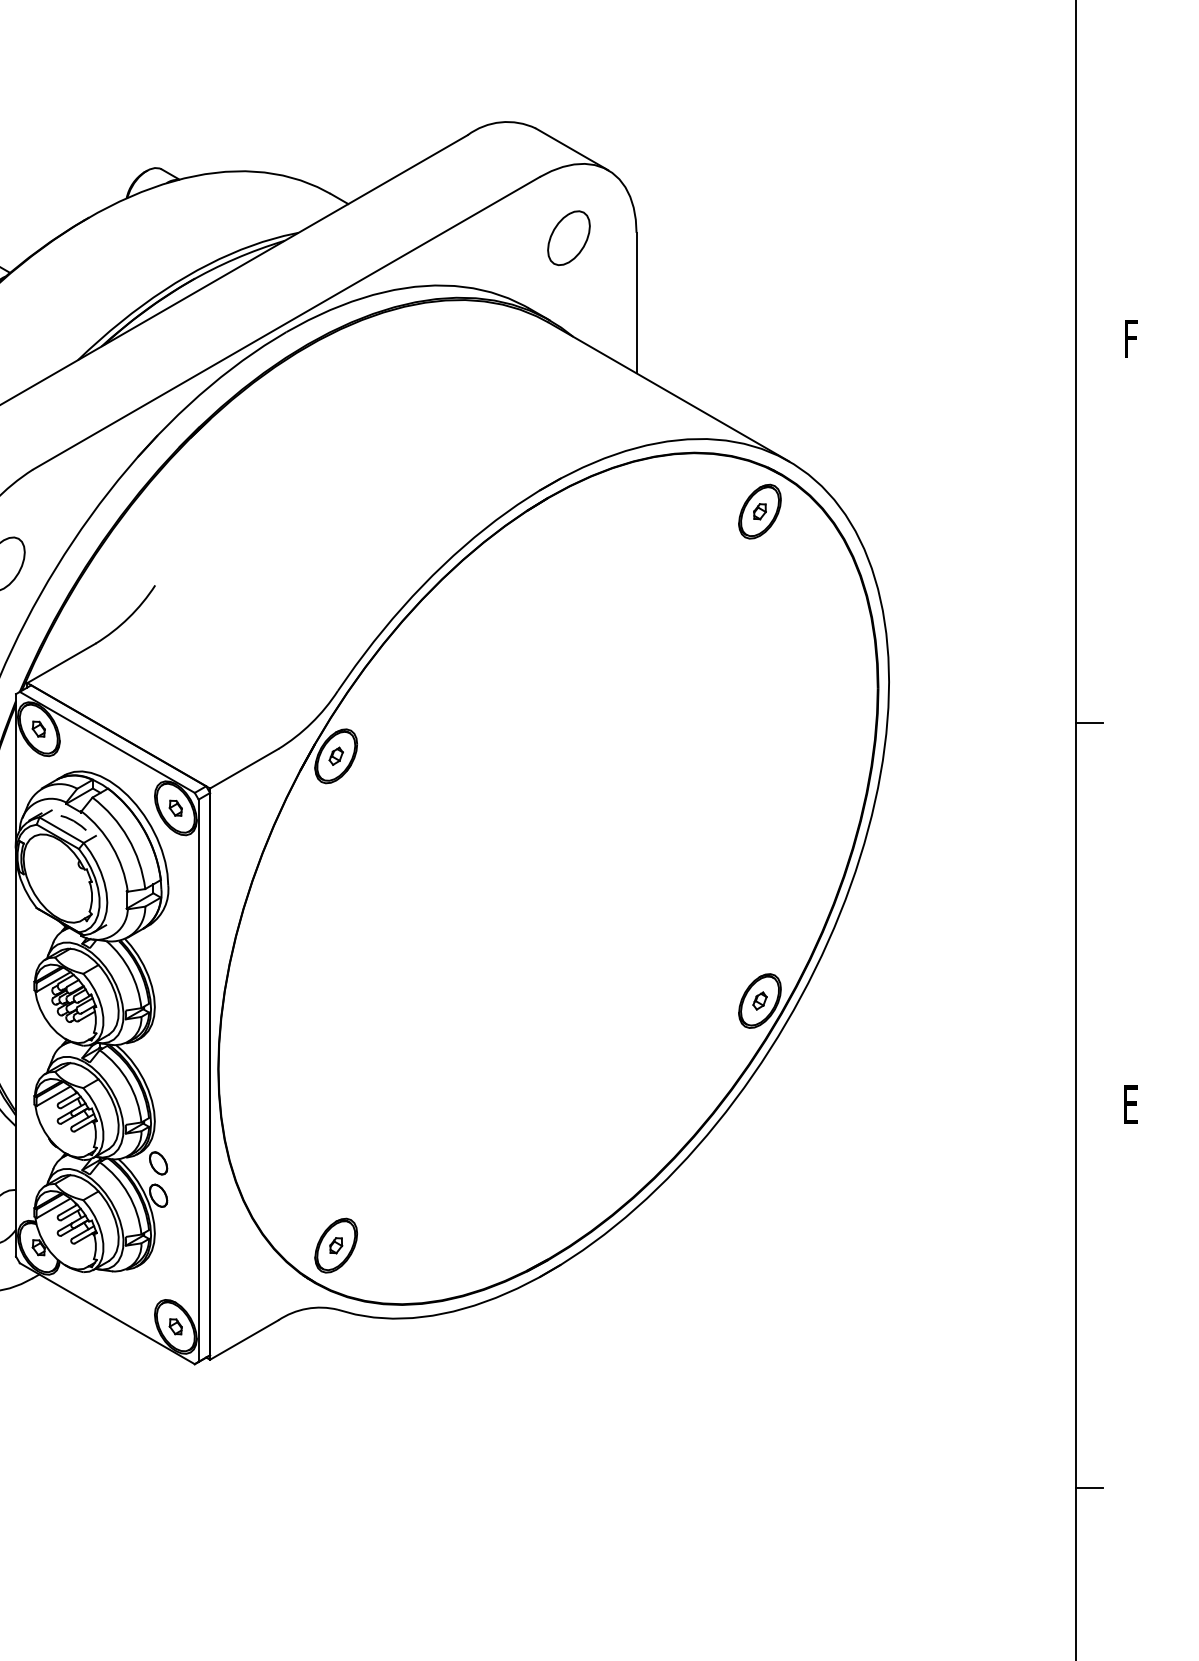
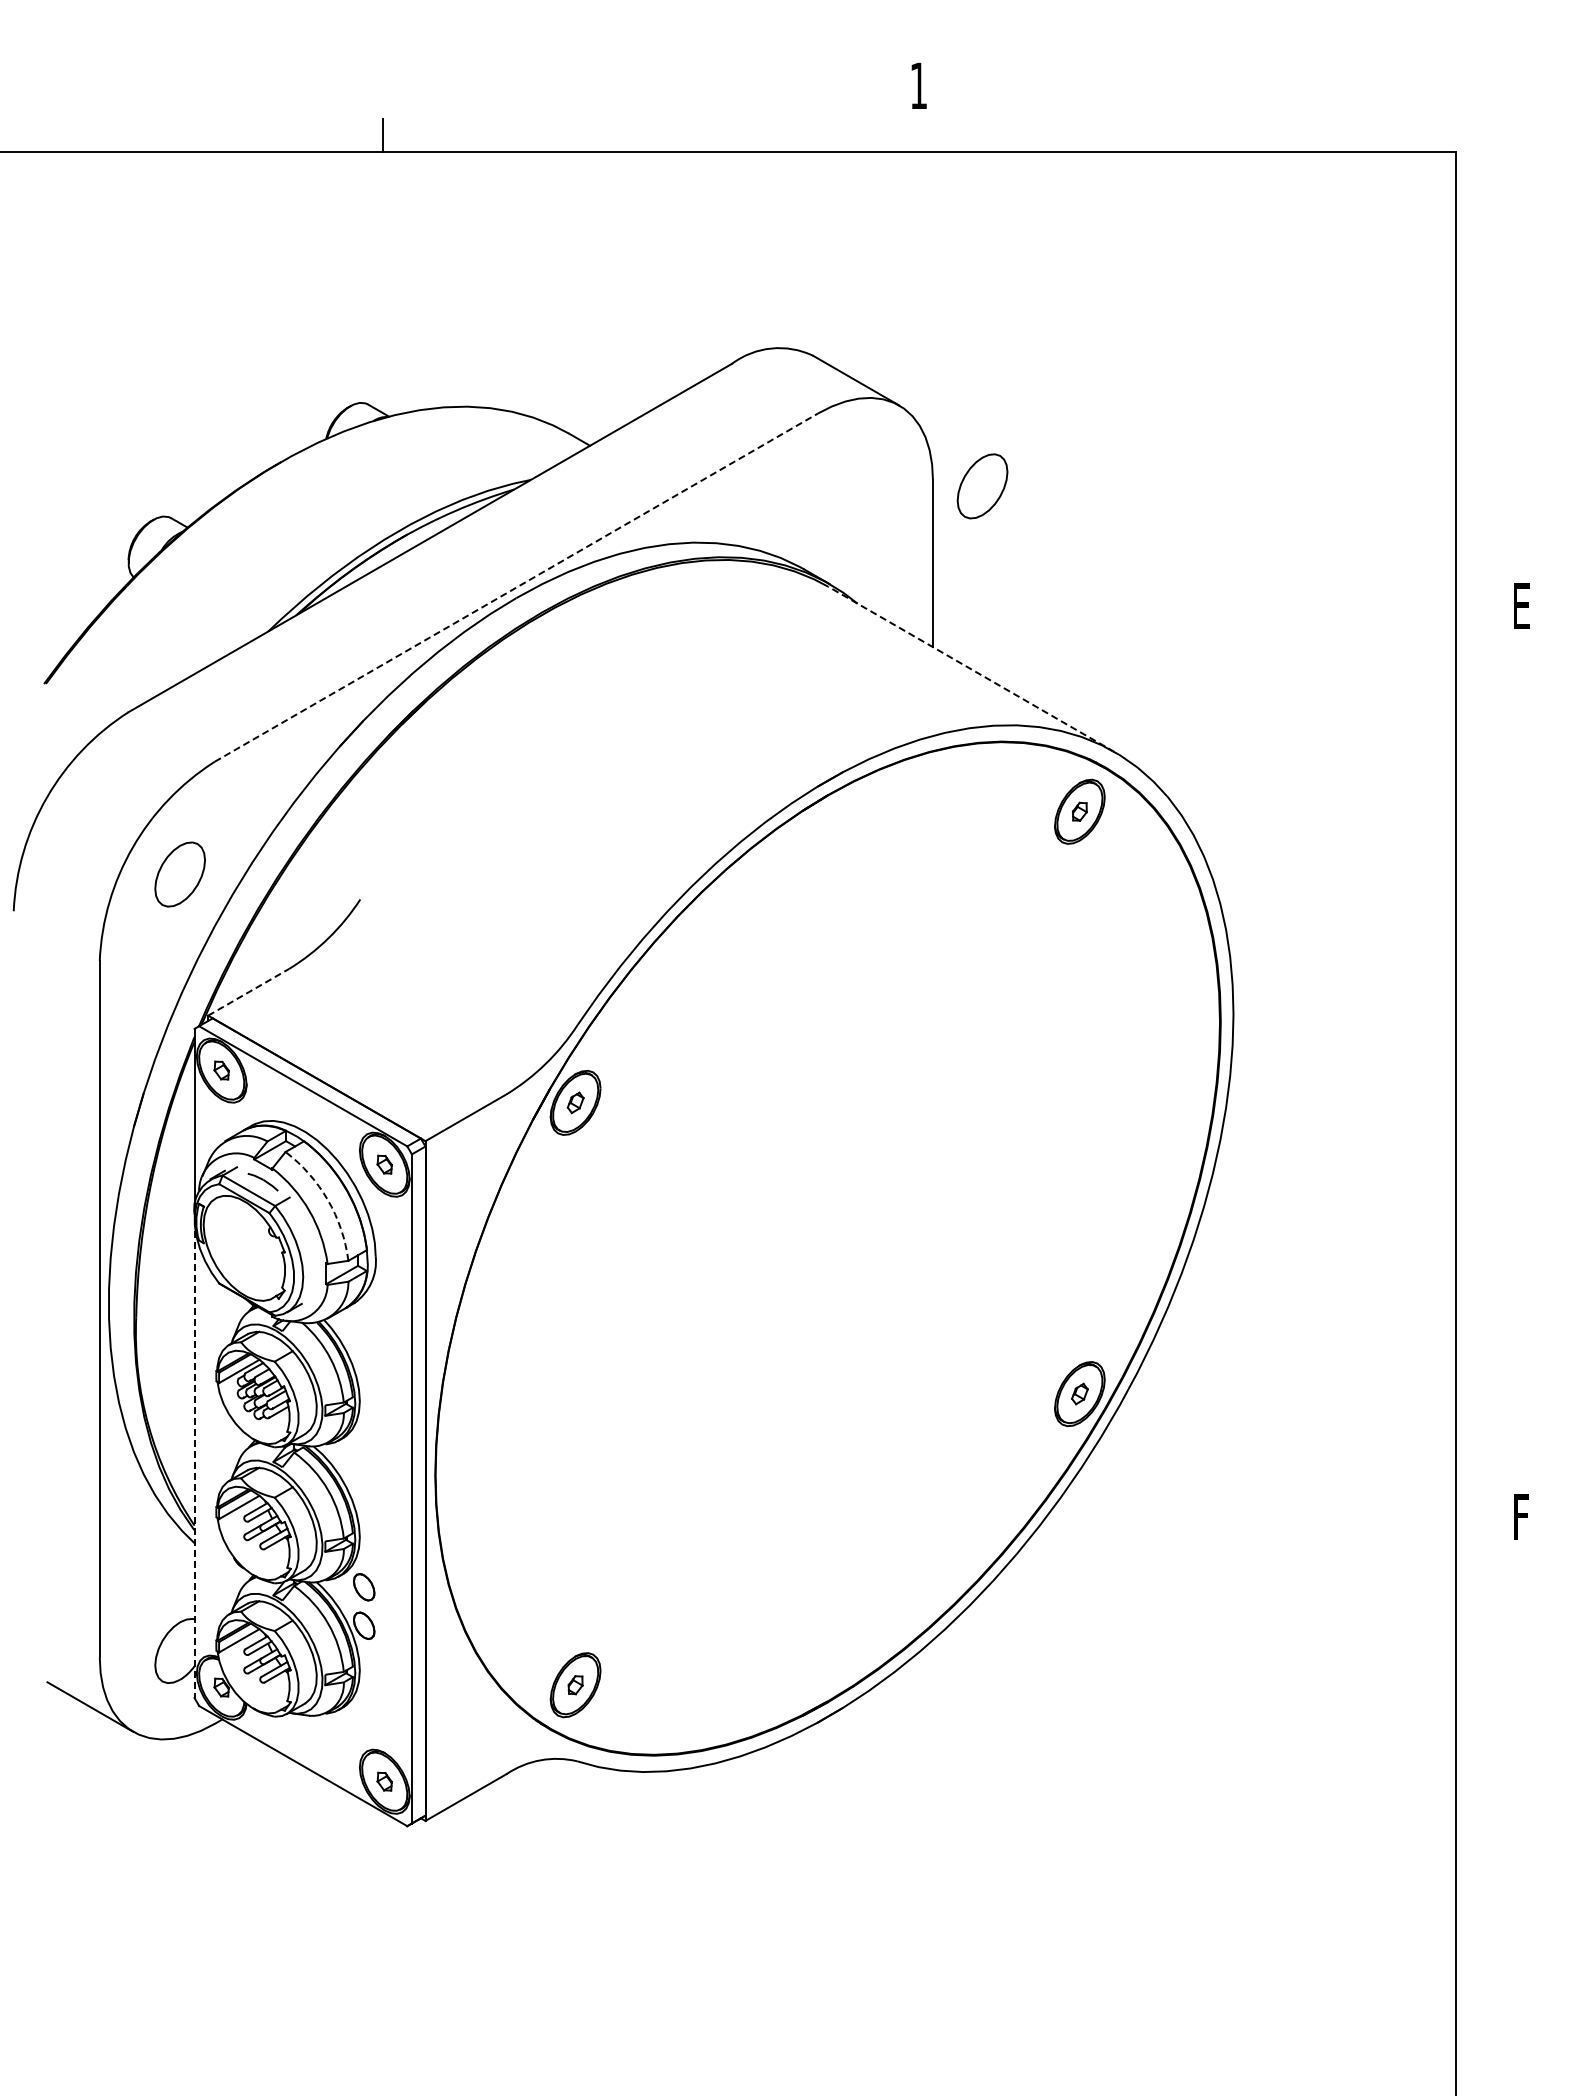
part: (568, 238) -> (982, 486), moved
line: (286, 323) -> (516, 587), solid -> dashed
text: (1131, 338) -> (1521, 605), F -> E
line: (668, 392) -> (971, 669), solid -> dashed
line: (61, 663) -> (248, 992), solid -> dashed
line: (1089, 722) -> (1472, 1062), removed
arc: (127, 838) -> (327, 1200), solid -> dashed
line: (15, 1056) -> (194, 1459), solid -> dashed
text: (1131, 1103) -> (1521, 1516), E -> F
line: (1089, 1487) -> (1472, 1973), removed

